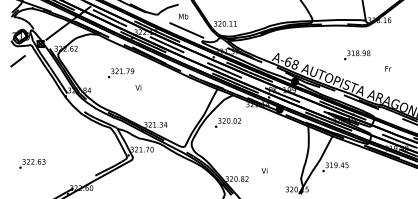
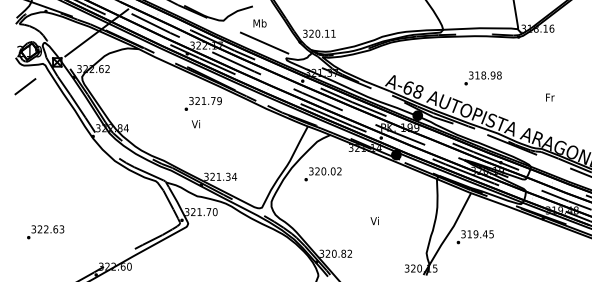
text: (356, 55) -> (482, 78), moved
text: (120, 73) -> (202, 103), moved
text: (264, 170) -> (374, 220), moved

